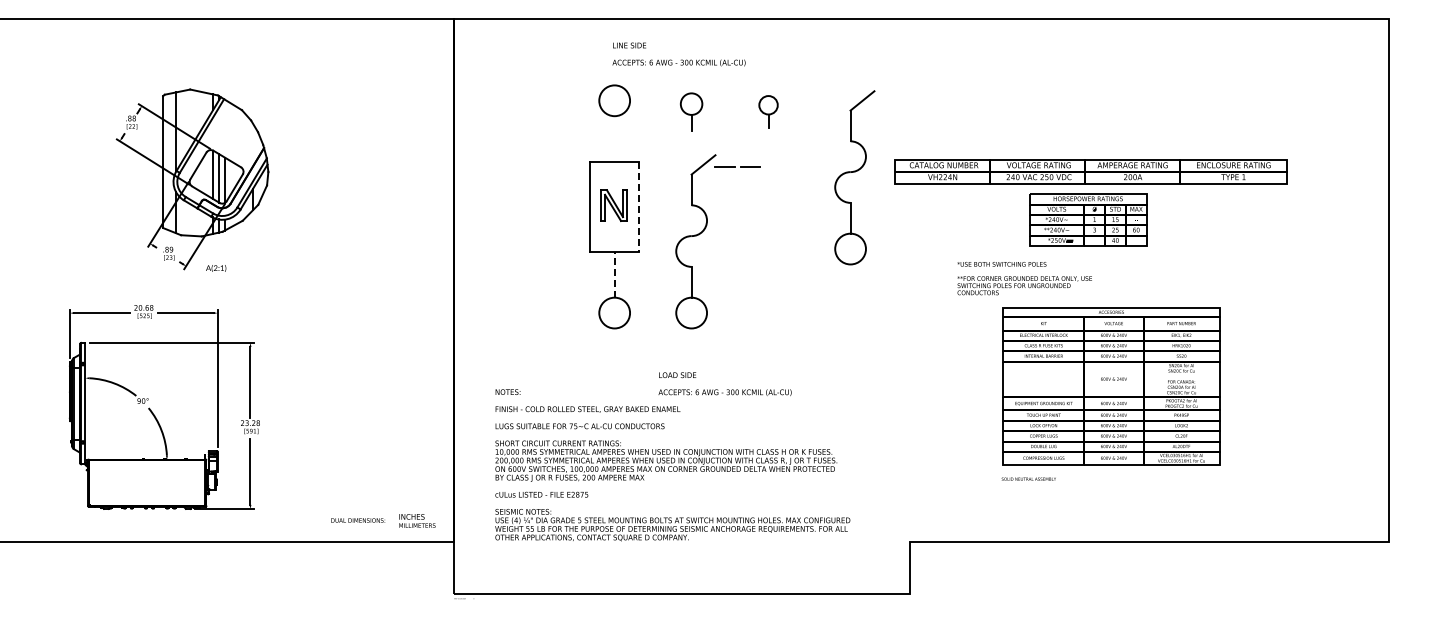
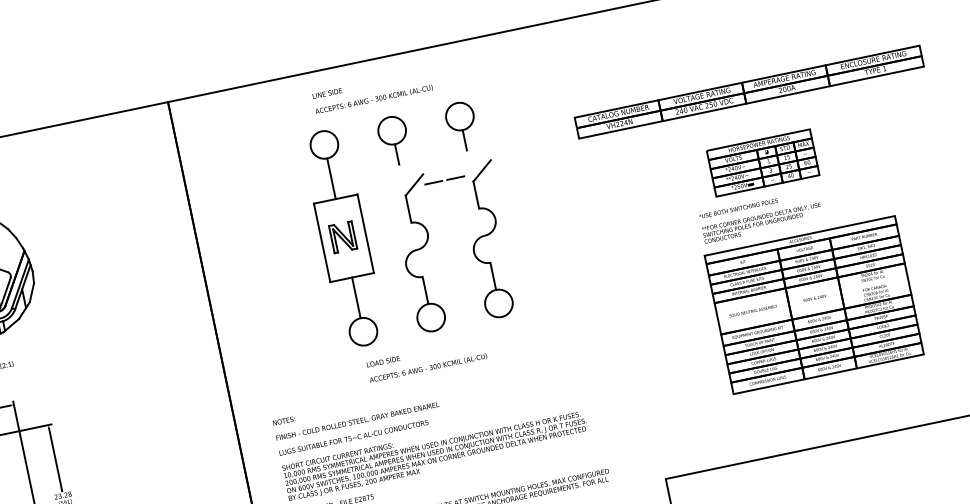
part: (691, 111) -> (394, 140), size x1.43
part: (768, 111) -> (461, 126), size x1.67
line: (614, 139) -> (331, 179), added
part: (1090, 171) -> (748, 91), moved
part: (854, 177) -> (489, 239), moved
line: (639, 206) -> (365, 233), dashed -> solid
line: (614, 274) -> (356, 297), dashed -> solid
text: (1024, 278) -> (760, 216), moved
text: (724, 383) -> (426, 360), moved
text: (1028, 478) -> (752, 310), moved

